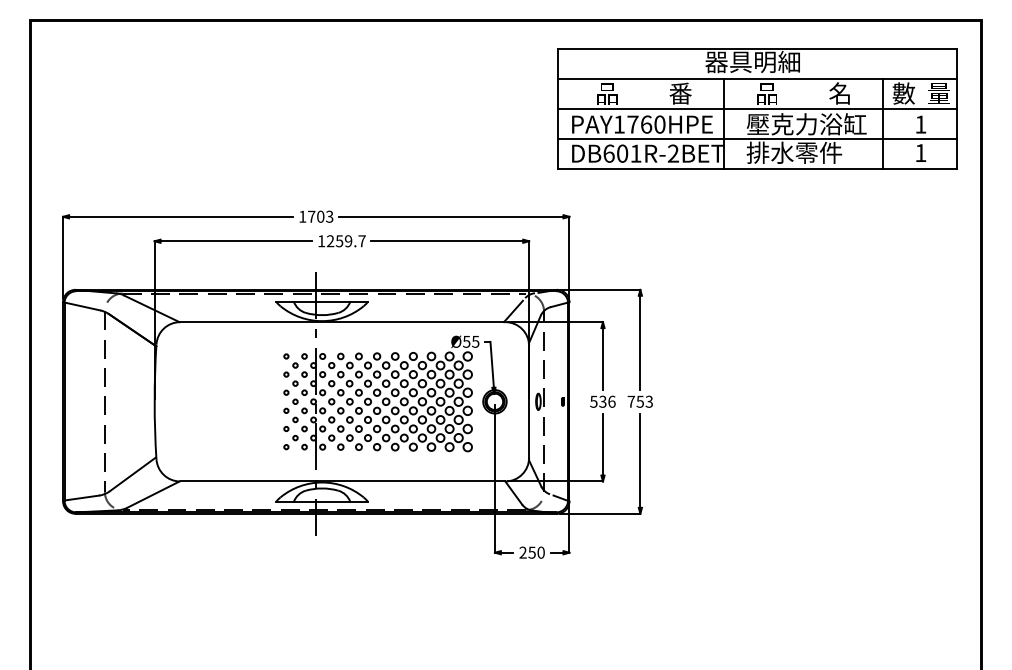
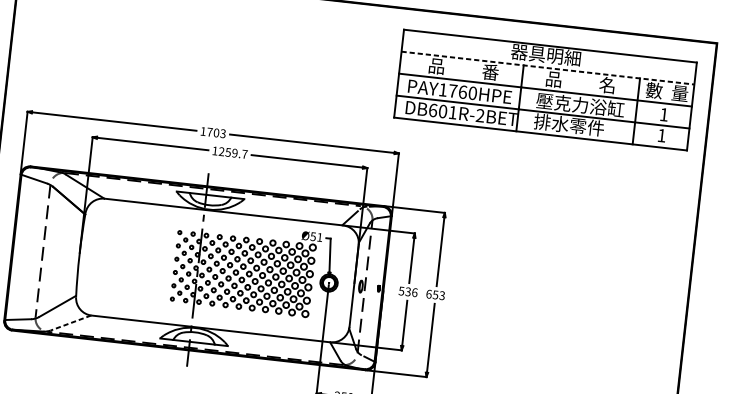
line: (757, 79) -> (548, 68), solid -> dashed
text: (475, 341) -> (319, 237), 55 -> 51
text: (631, 401) -> (429, 294), 753 -> 653
line: (152, 494) -> (70, 322), solid -> dashed

